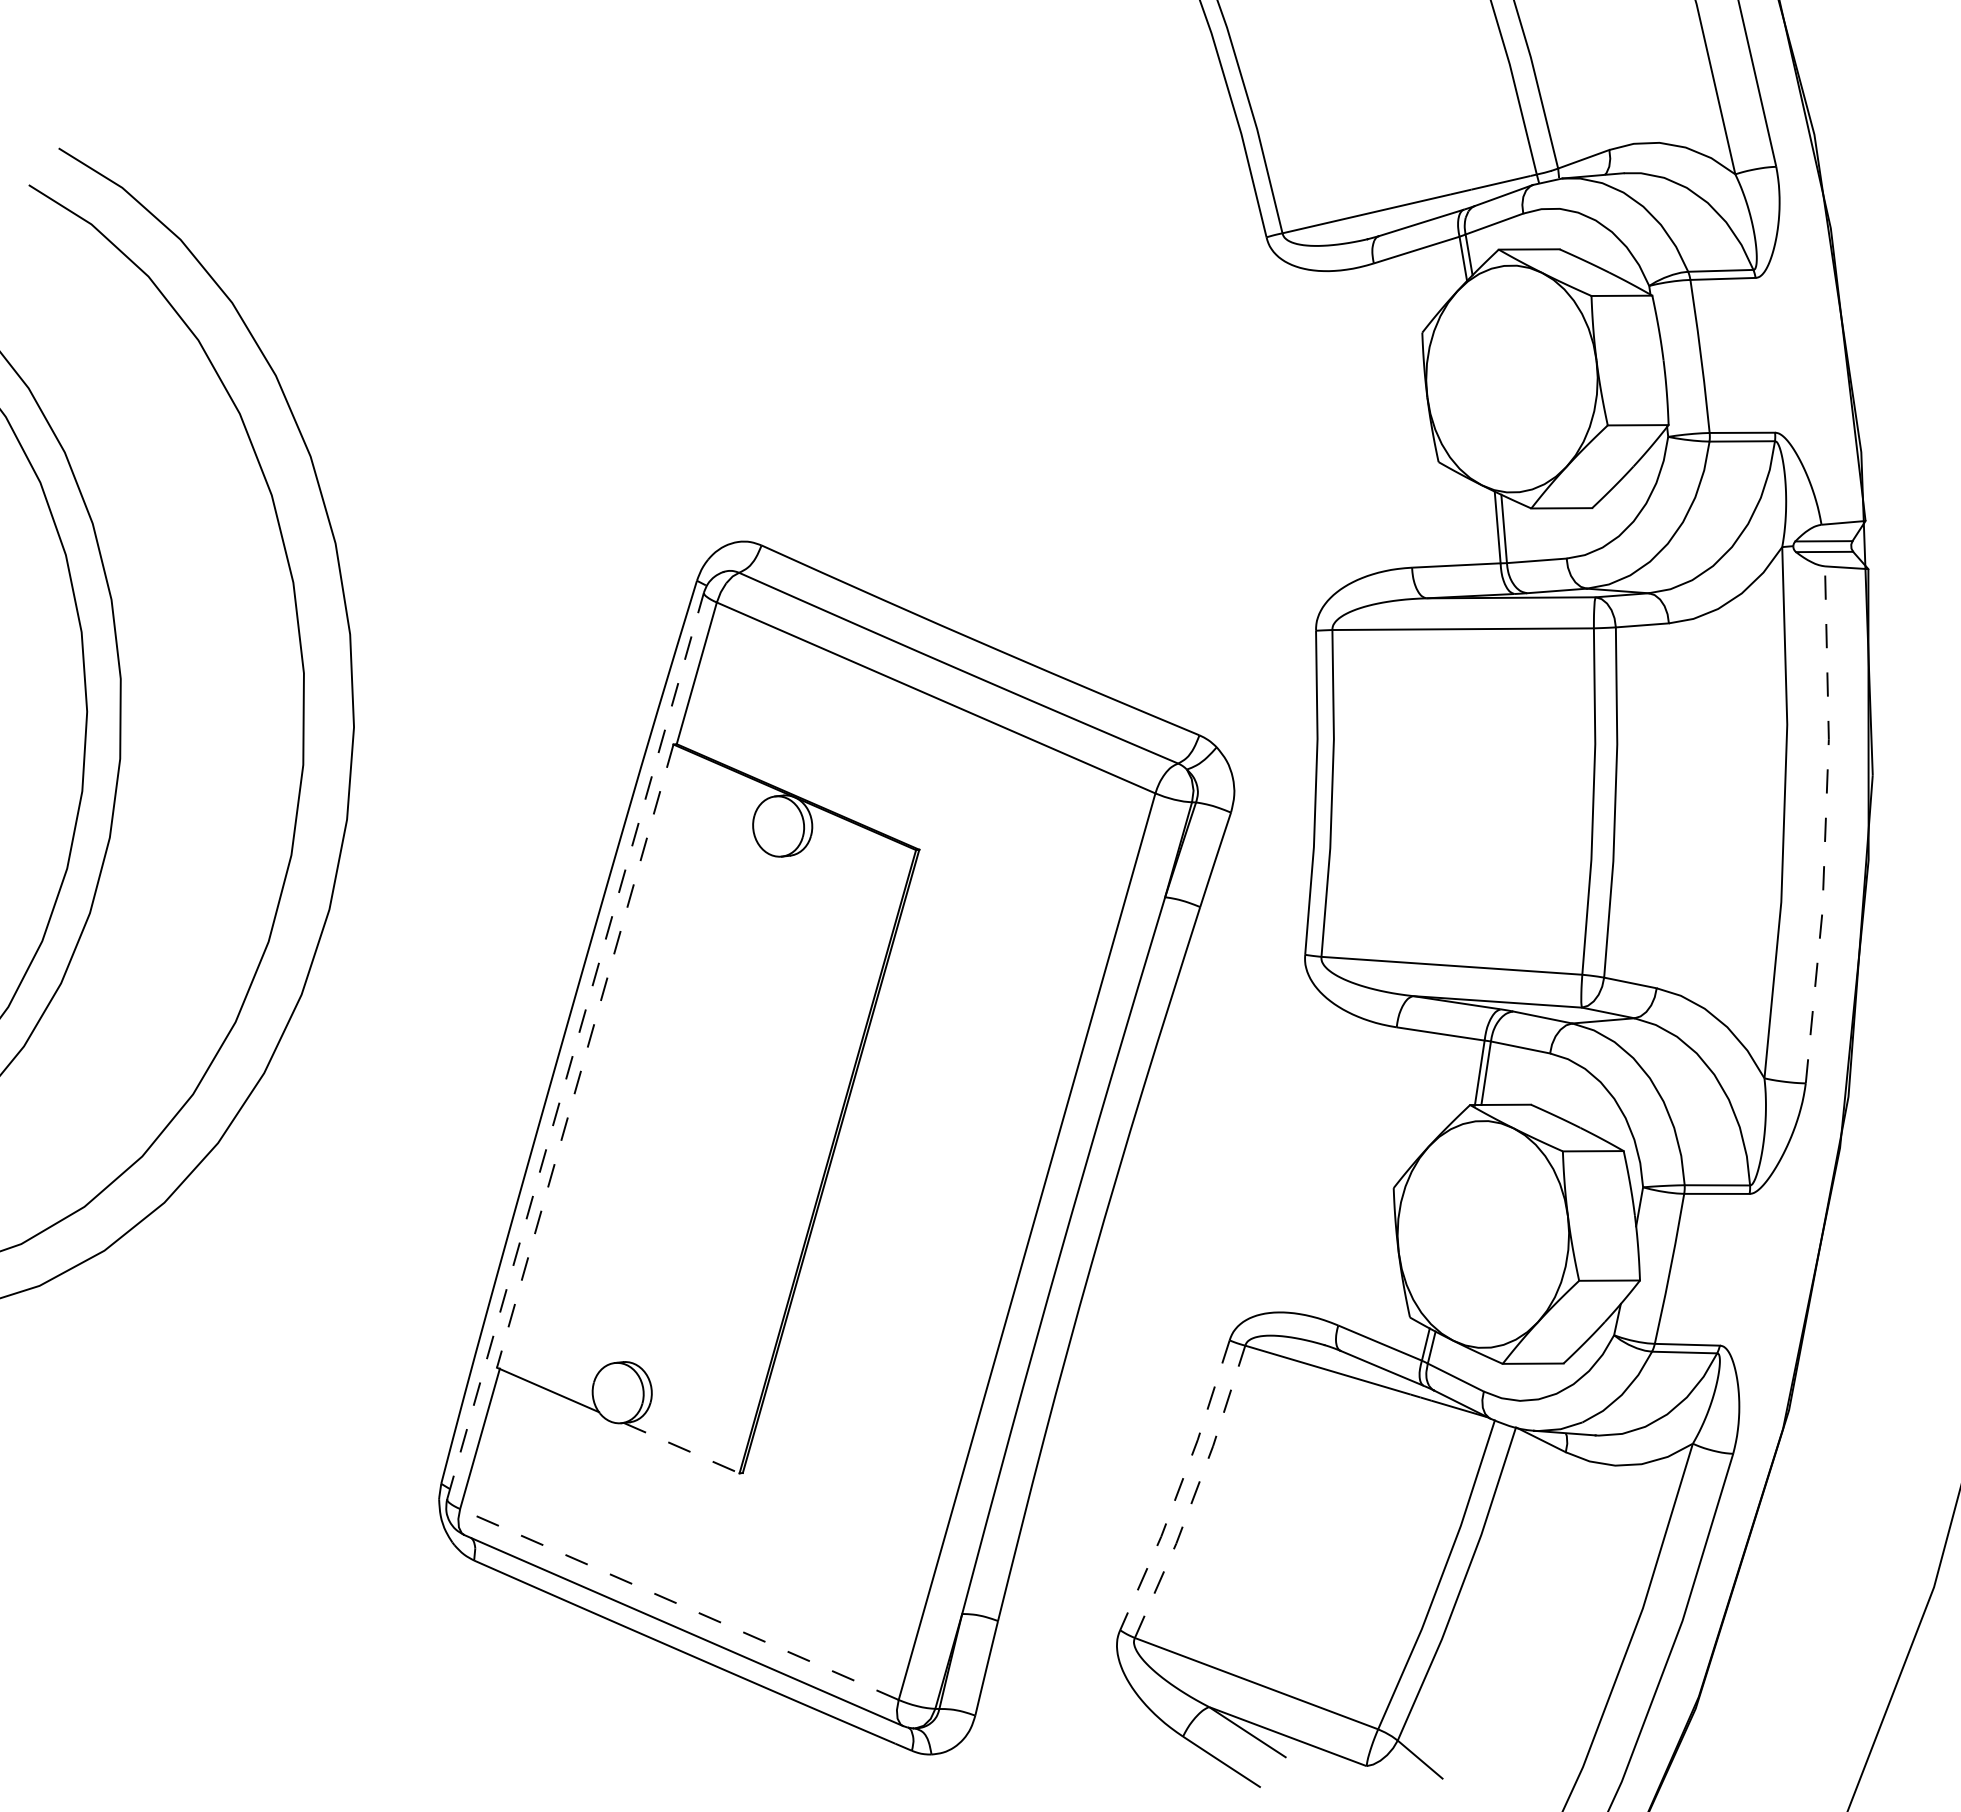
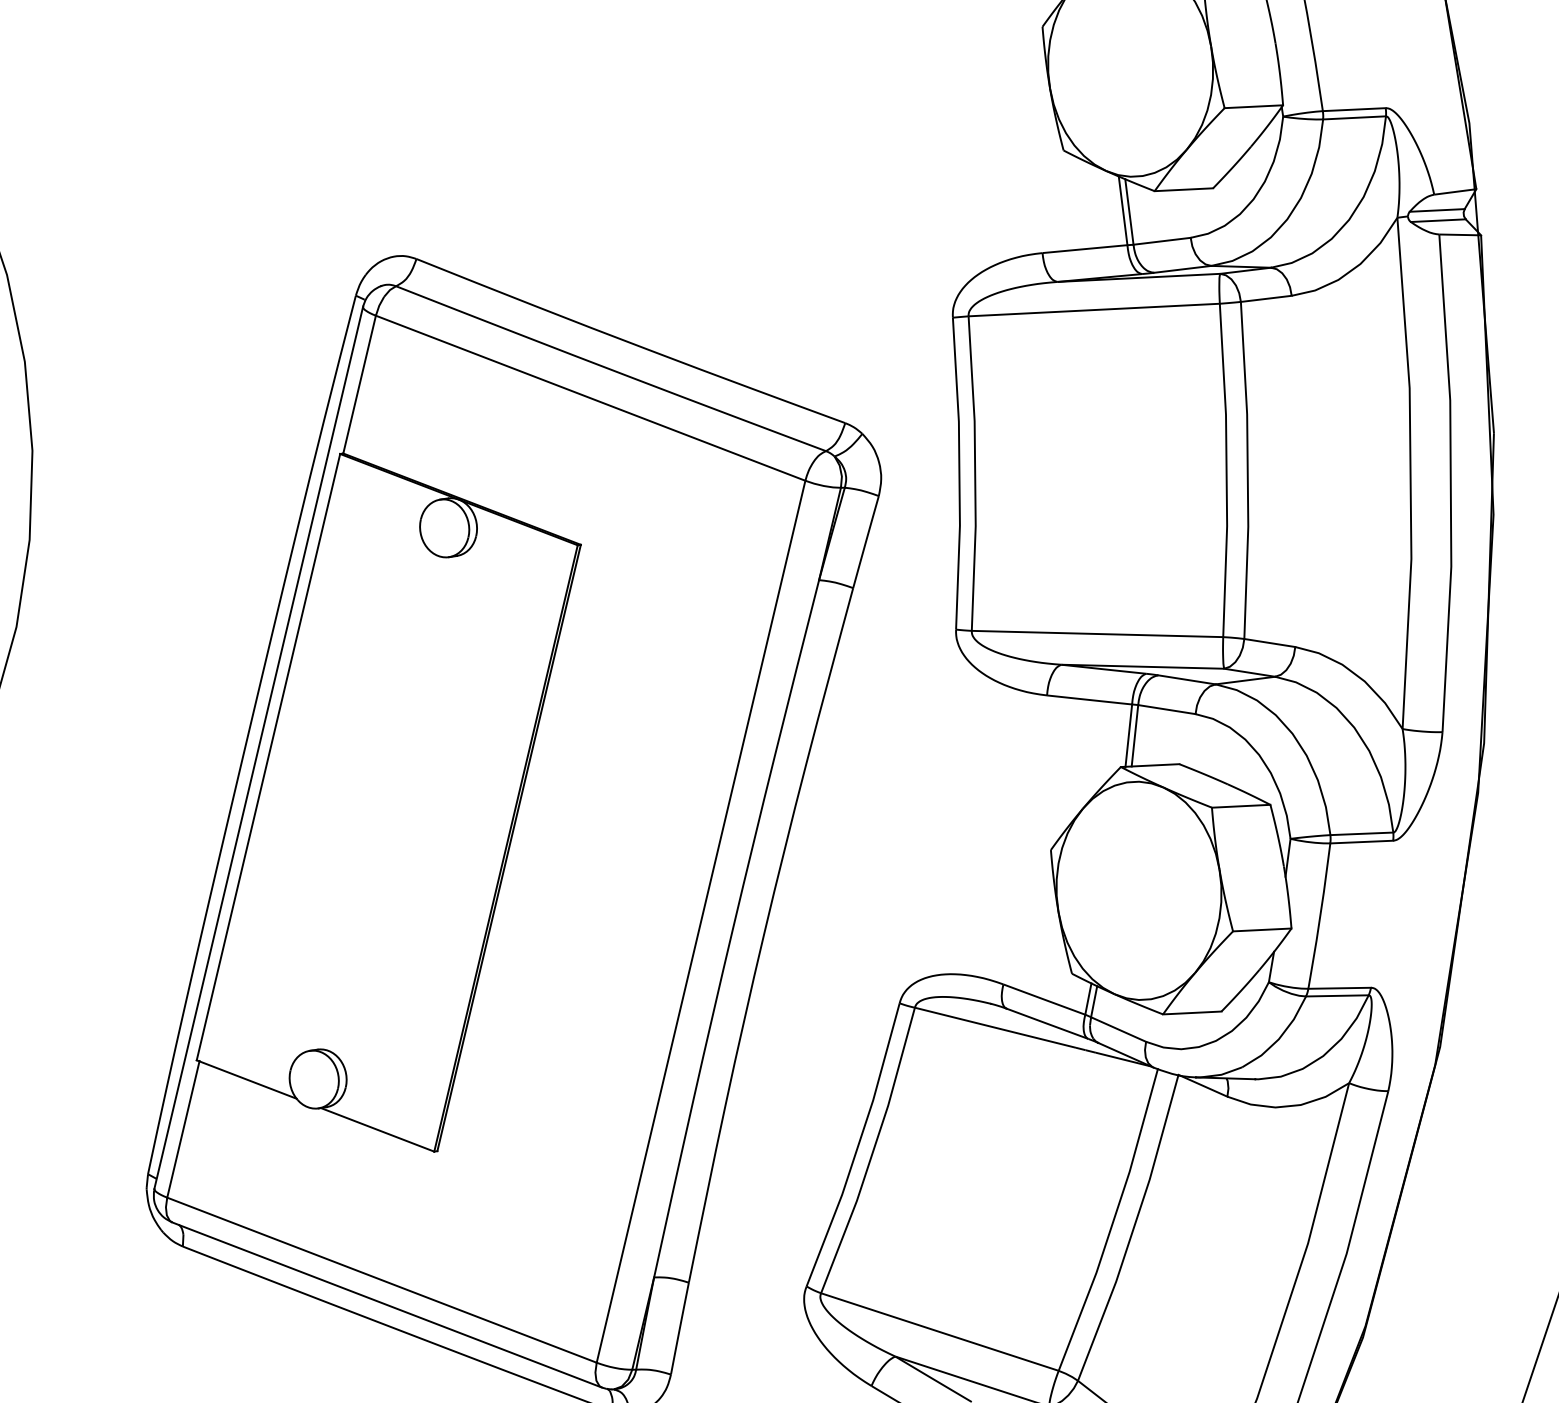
line: (1825, 825) -> (1450, 483), dashed -> solid
line: (575, 1045) -> (258, 747), dashed -> solid
line: (585, 1056) -> (268, 757), dashed -> solid
line: (682, 1448) -> (378, 1130), dashed -> solid
line: (1179, 1487) -> (857, 1146), dashed -> solid
line: (1195, 1493) -> (873, 1151), dashed -> solid
line: (678, 1604) -> (381, 1280), dashed -> solid

